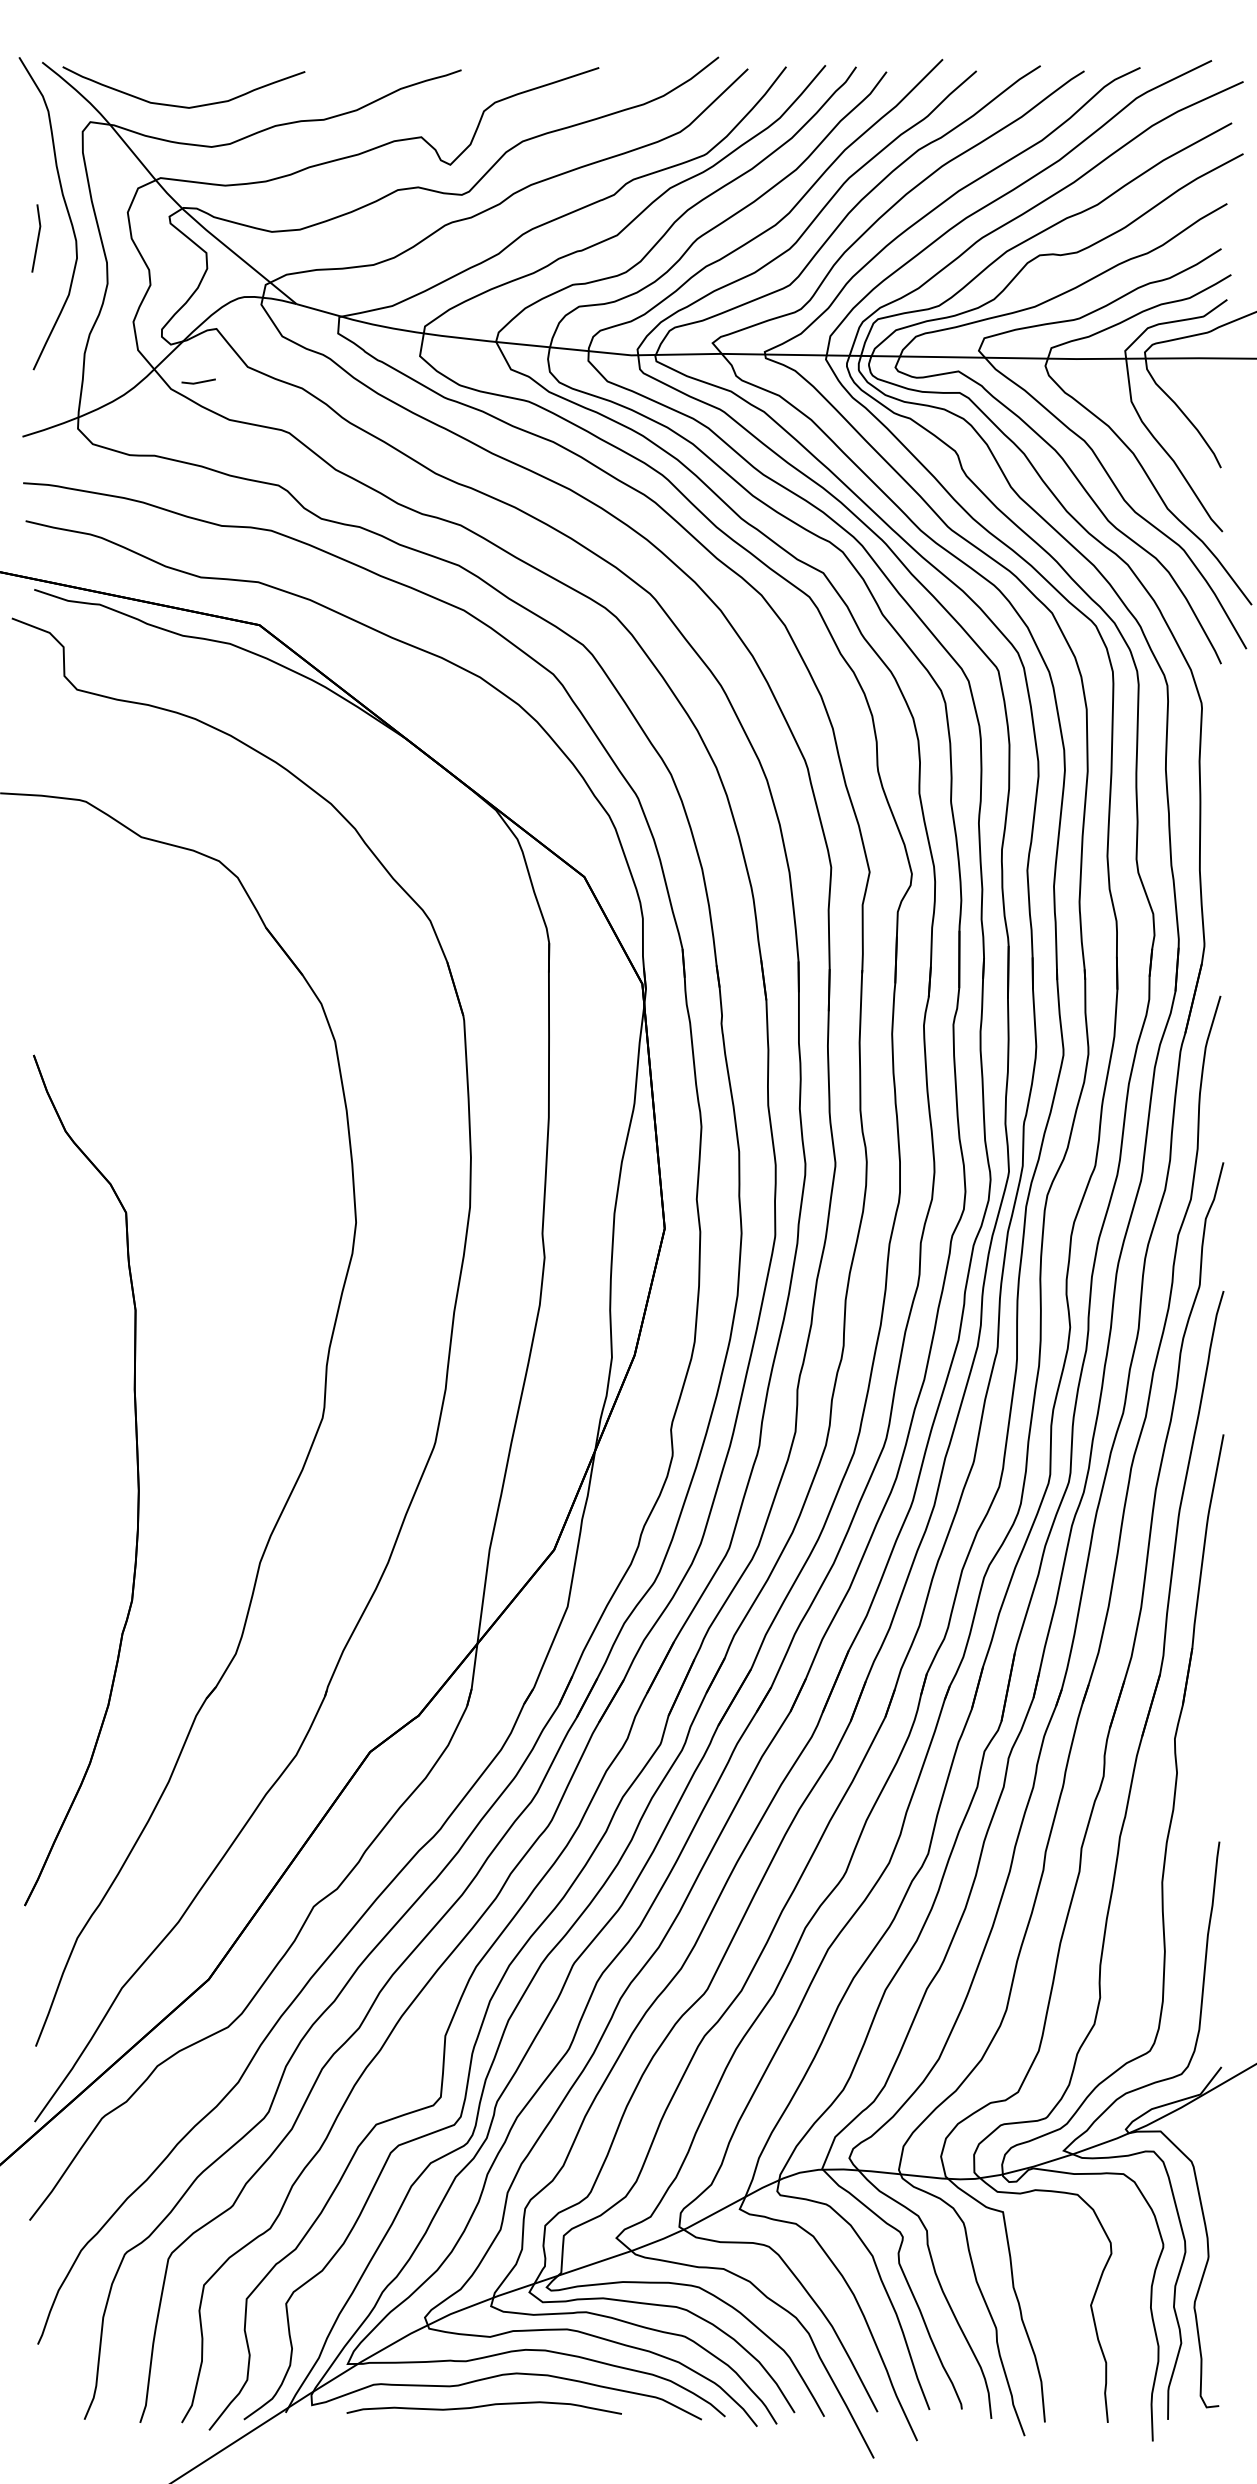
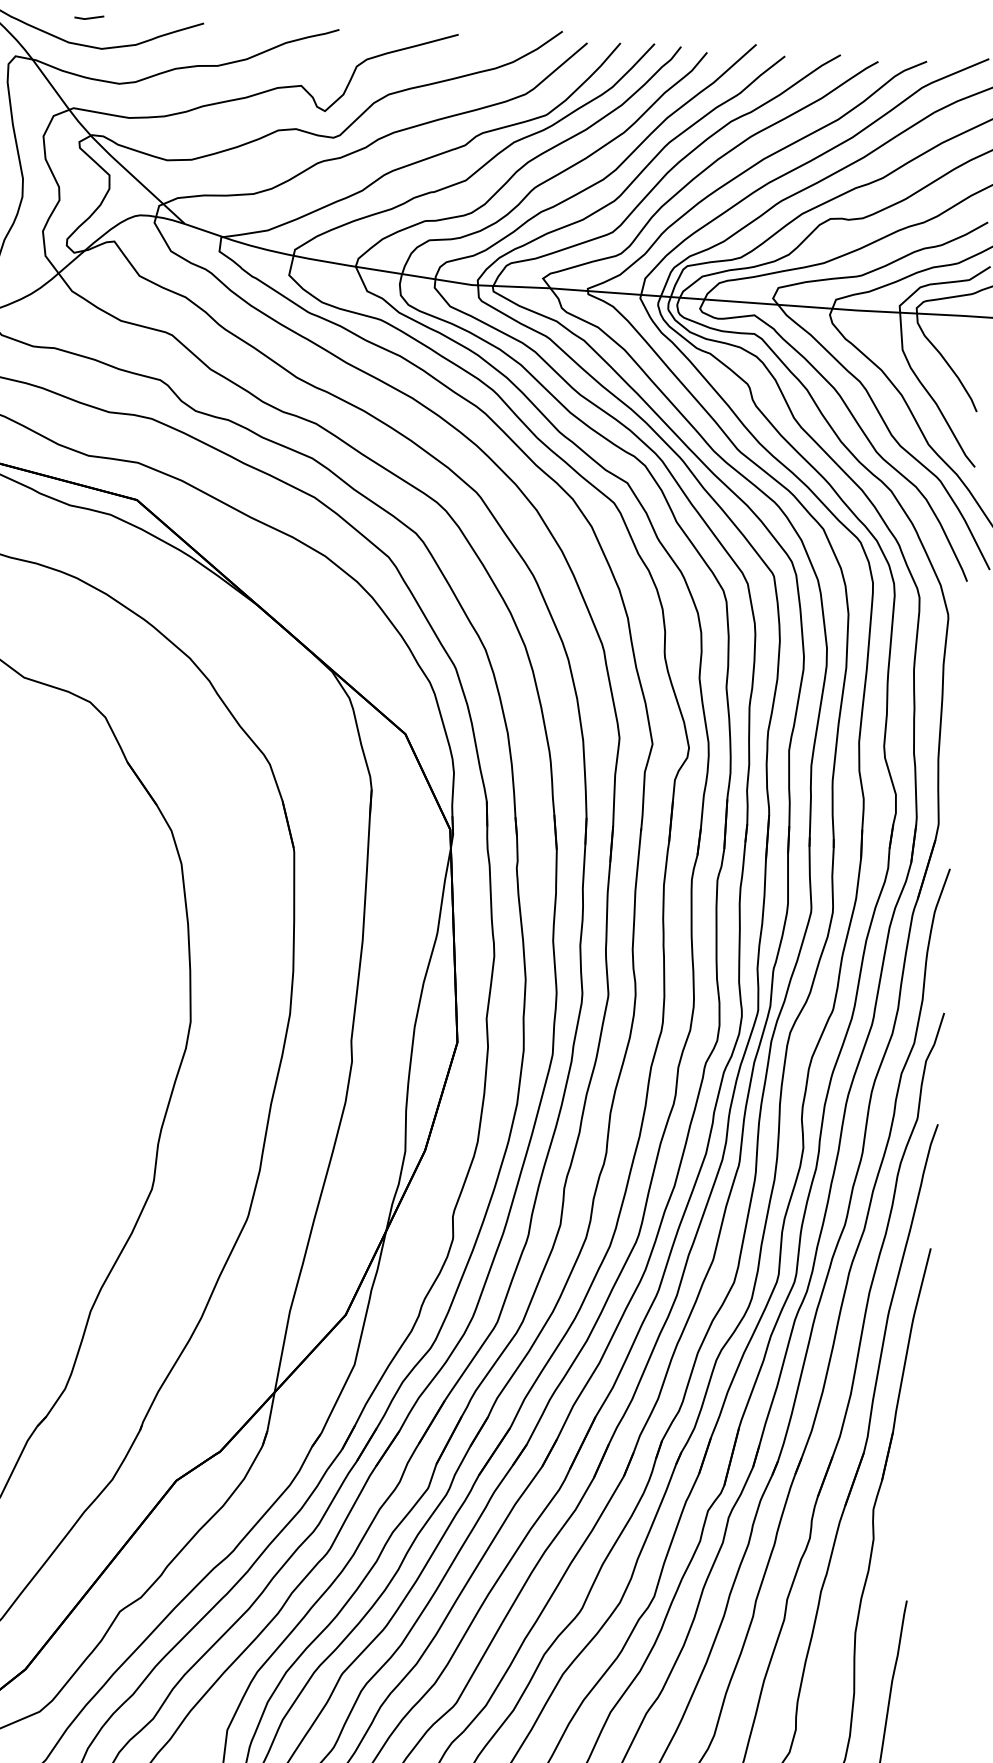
line: (198, 381) -> (89, 17), moved

